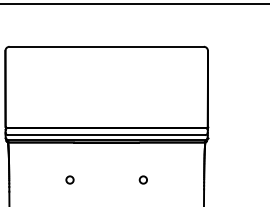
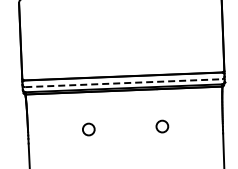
line: (107, 135) -> (124, 83), solid -> dashed
circle: (69, 179) -> (88, 129), size x1.6
circle: (142, 179) -> (161, 126), size x1.6

